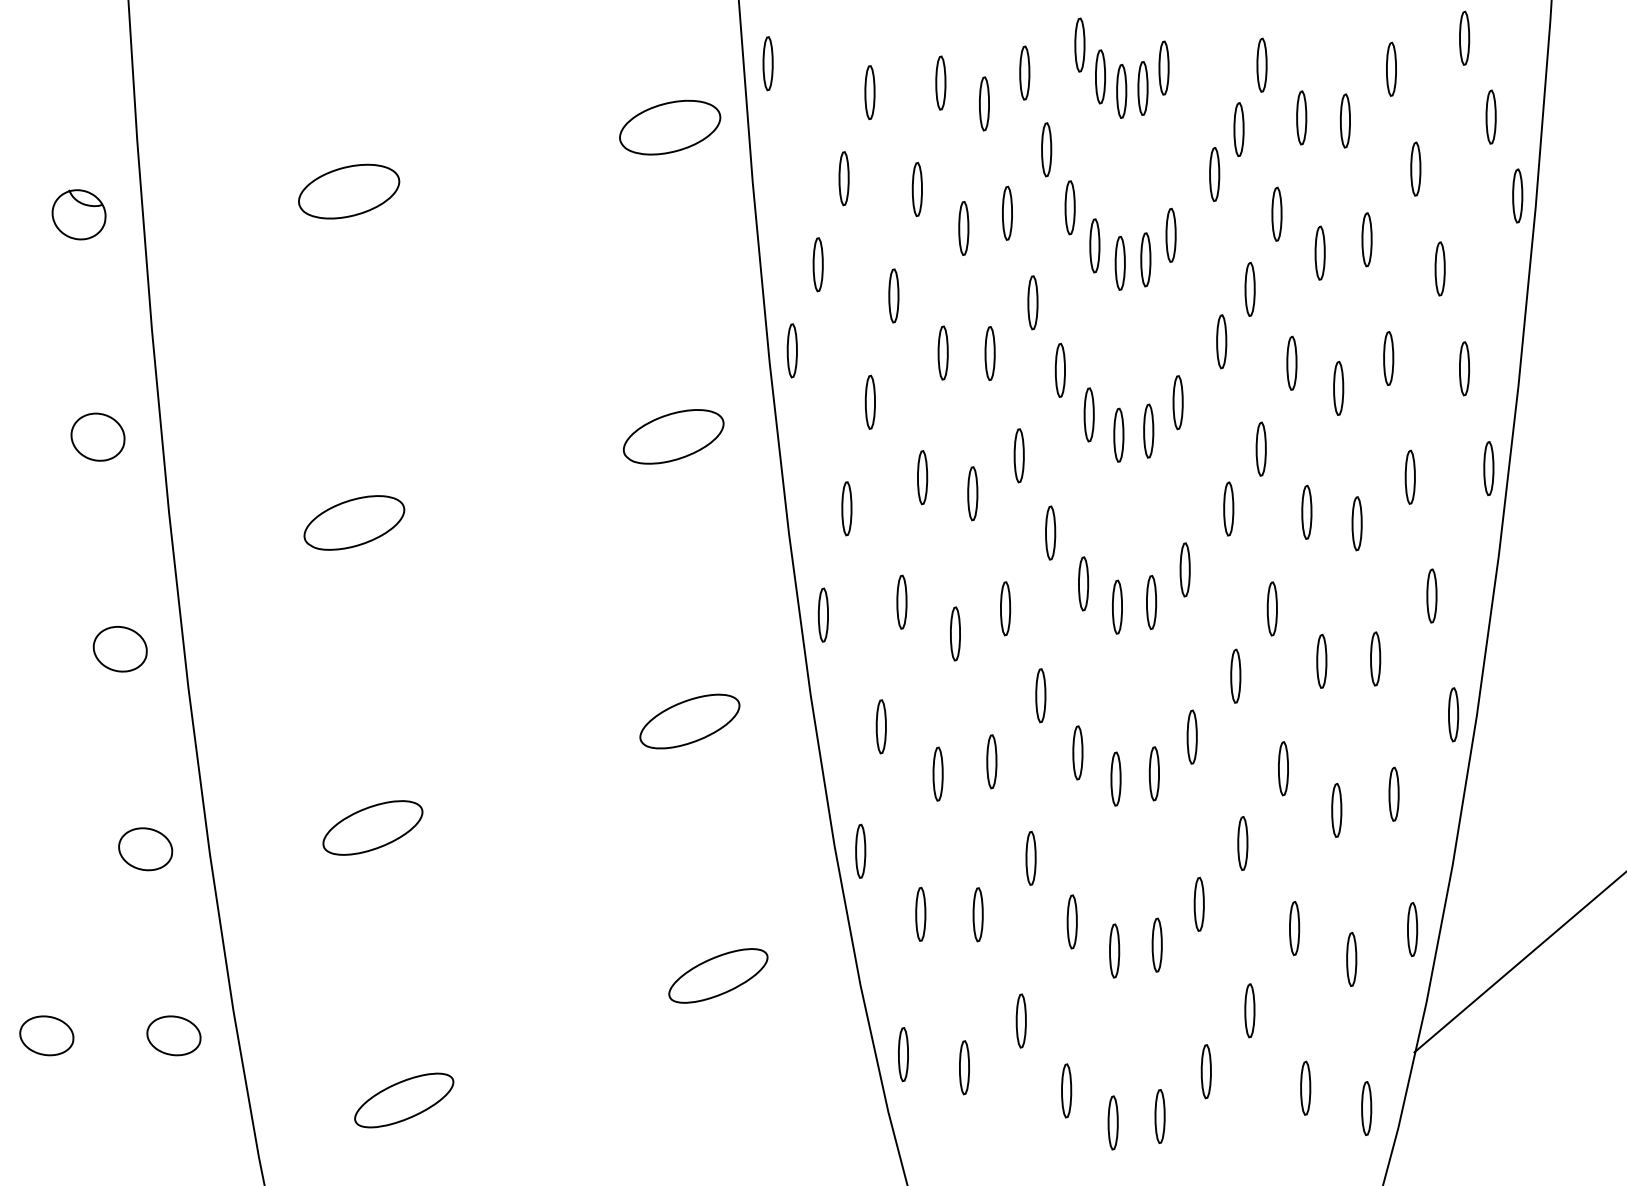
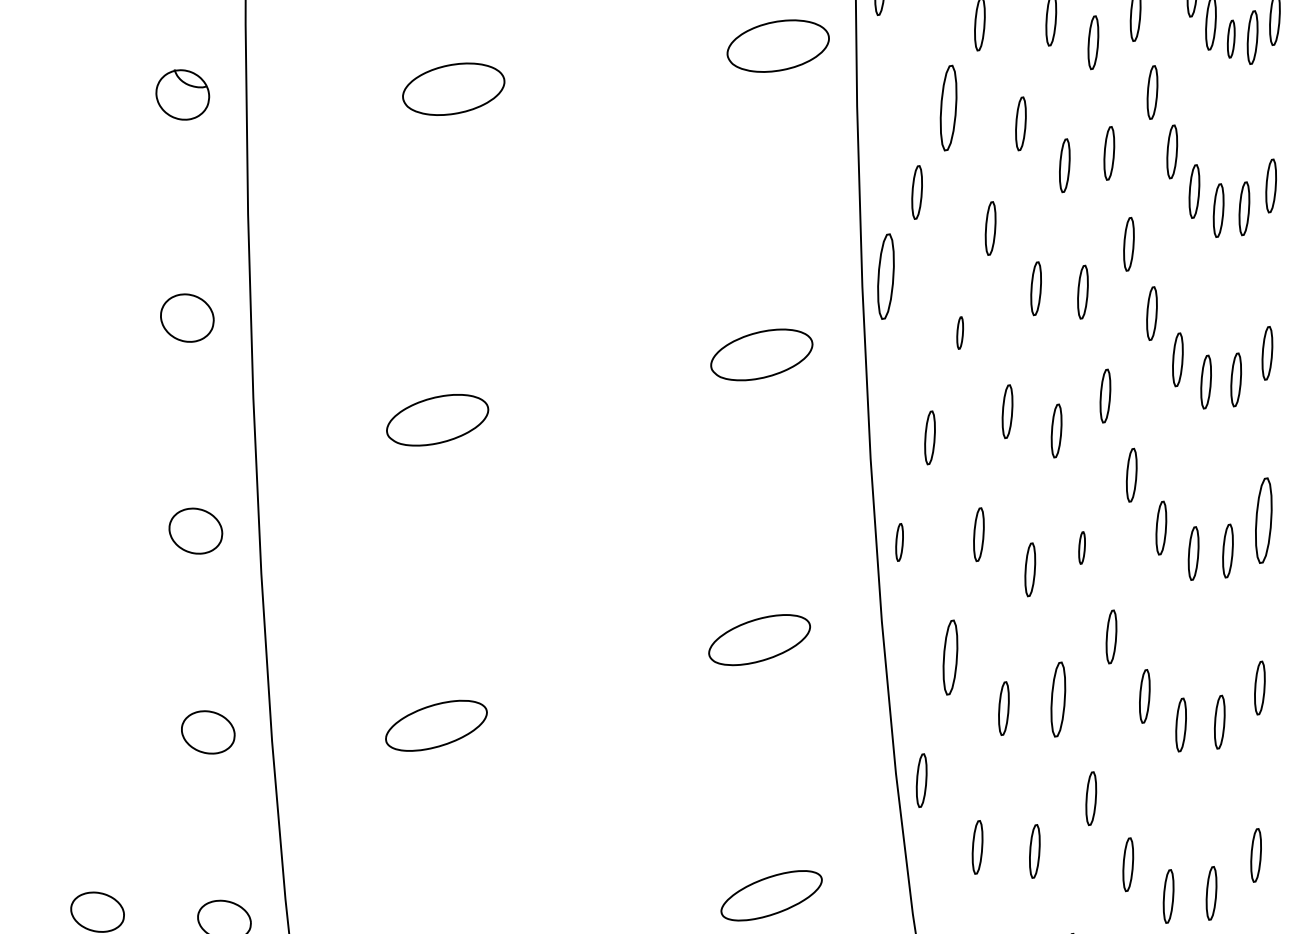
part: (1121, 91) -> (1230, 39), size x0.7
part: (843, 178) -> (947, 108), size x1.6
part: (791, 350) -> (884, 276), size x1.6
part: (869, 401) -> (959, 332), size x0.6
part: (1184, 569) -> (1263, 520), size x1.6
part: (1005, 608) -> (1081, 547), size x0.6
part: (822, 614) -> (898, 541), size x0.7
part: (880, 726) -> (949, 657), size x1.4
part: (991, 761) -> (1058, 699), size x1.4

